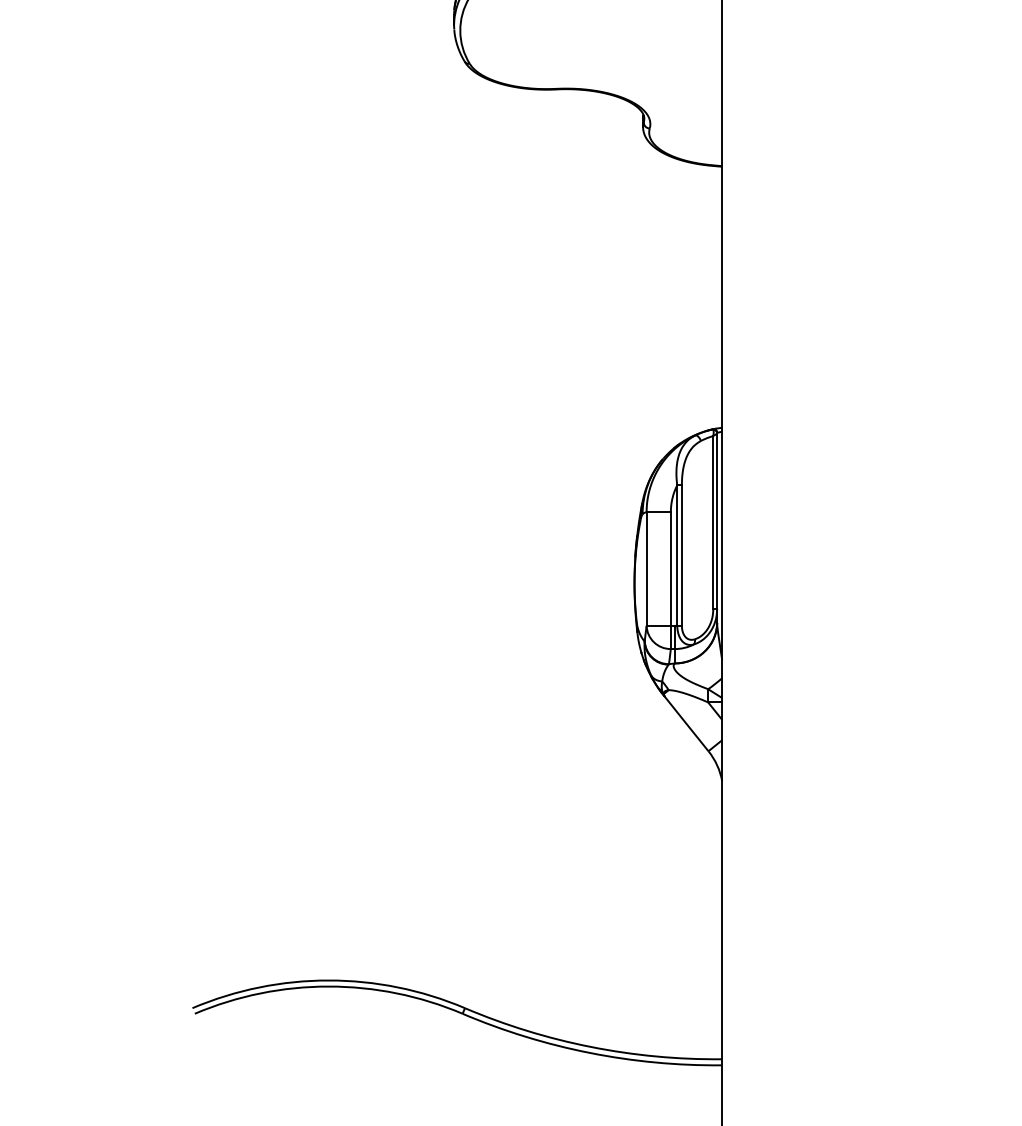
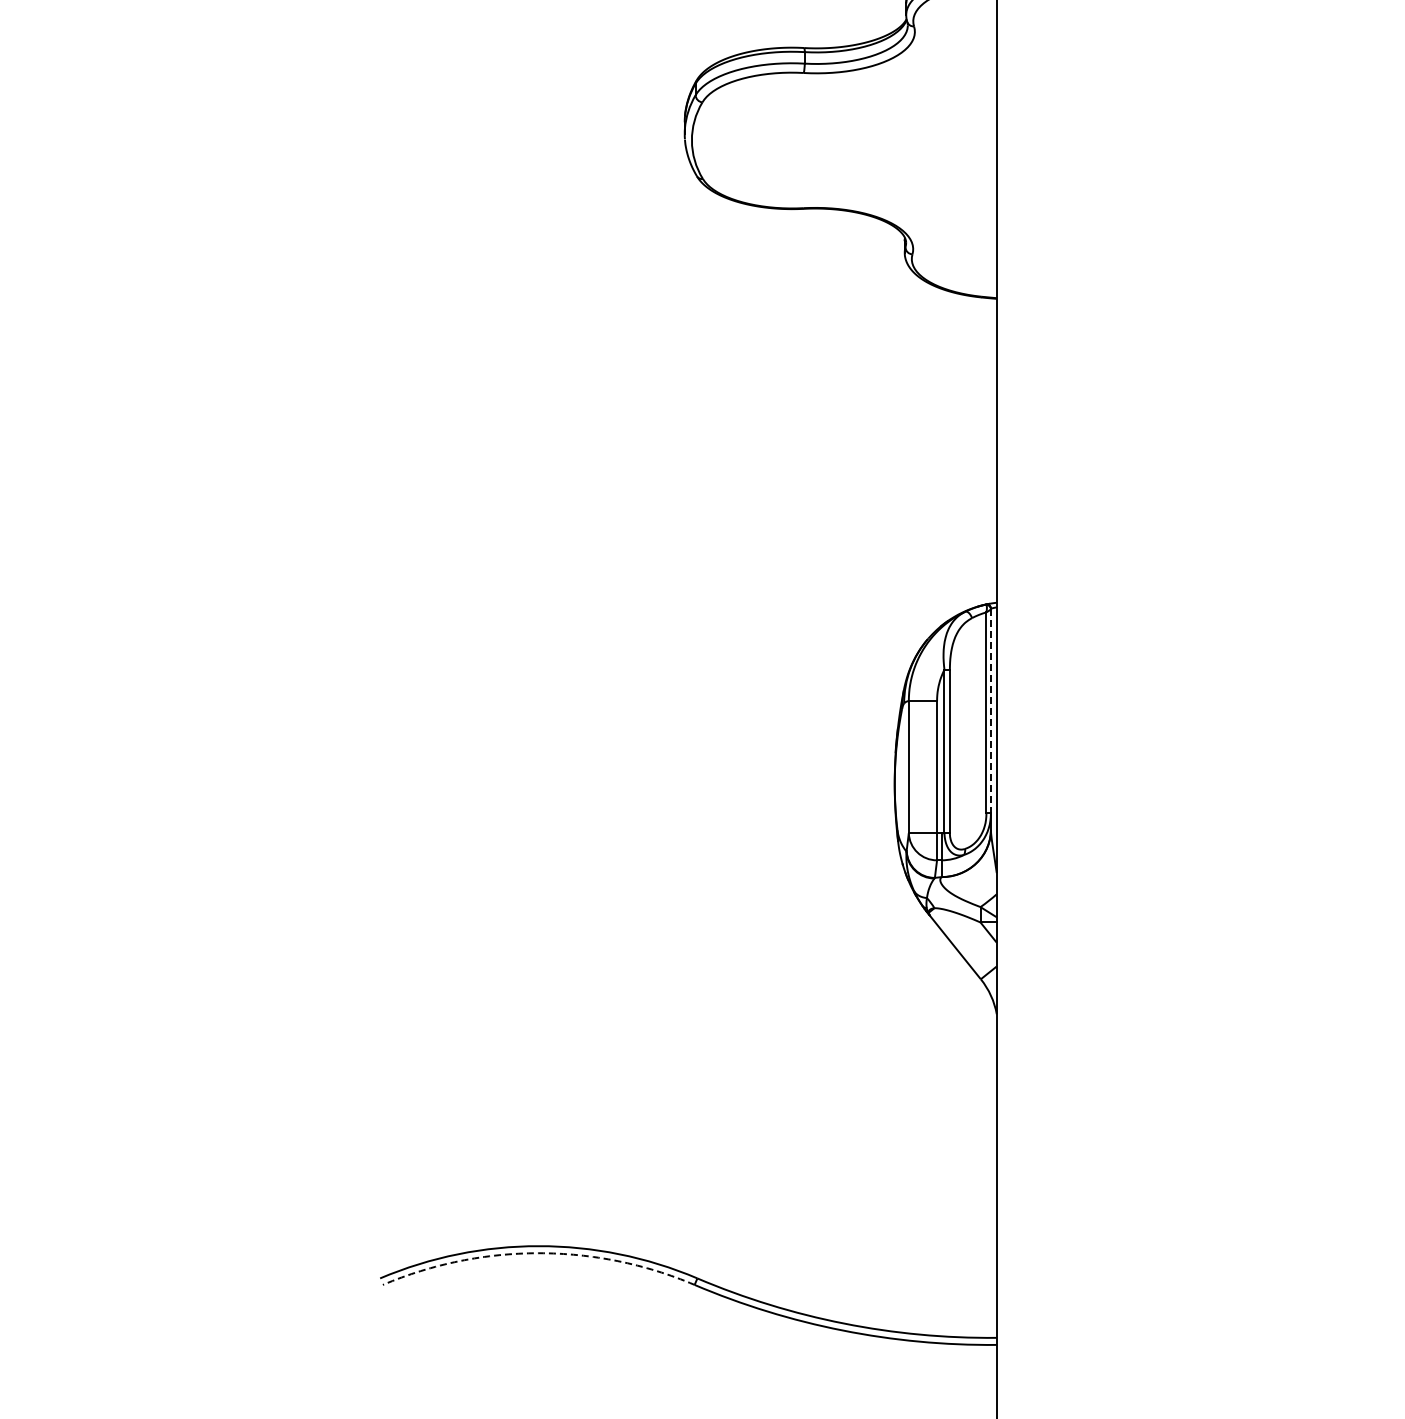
line: (716, 521) -> (990, 711), solid -> dashed
arc: (328, 986) -> (538, 1253), solid -> dashed

